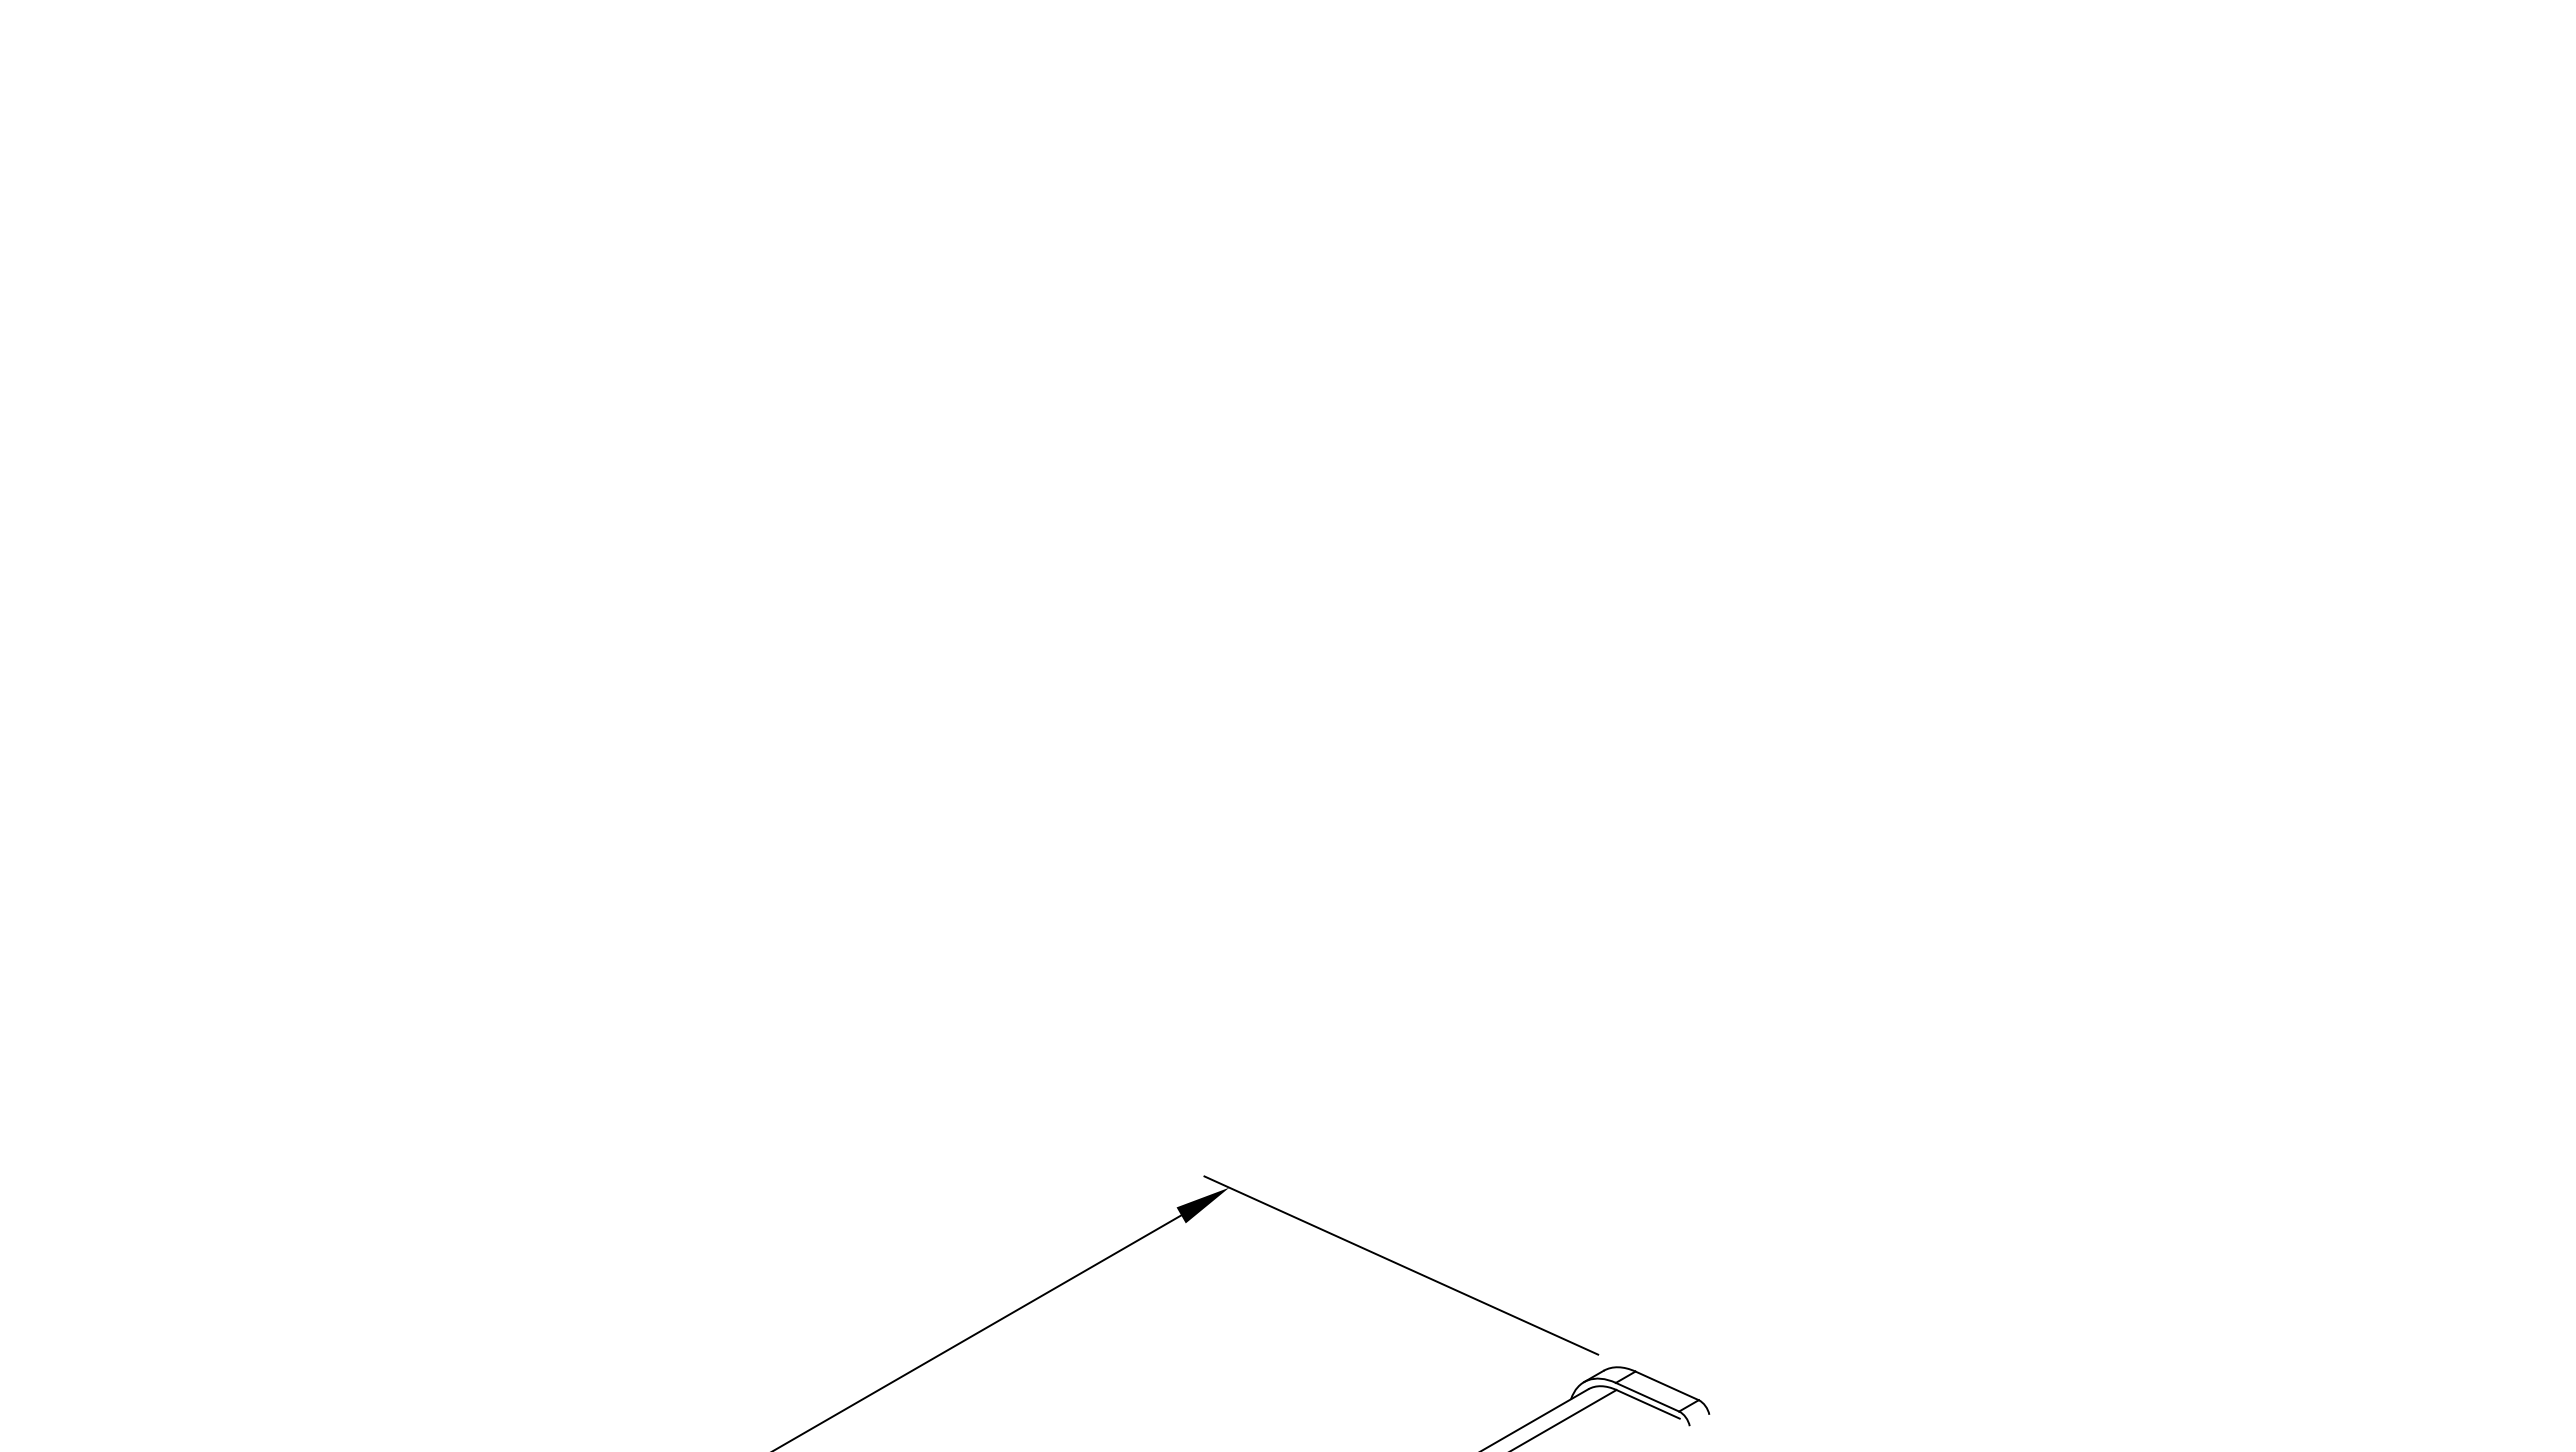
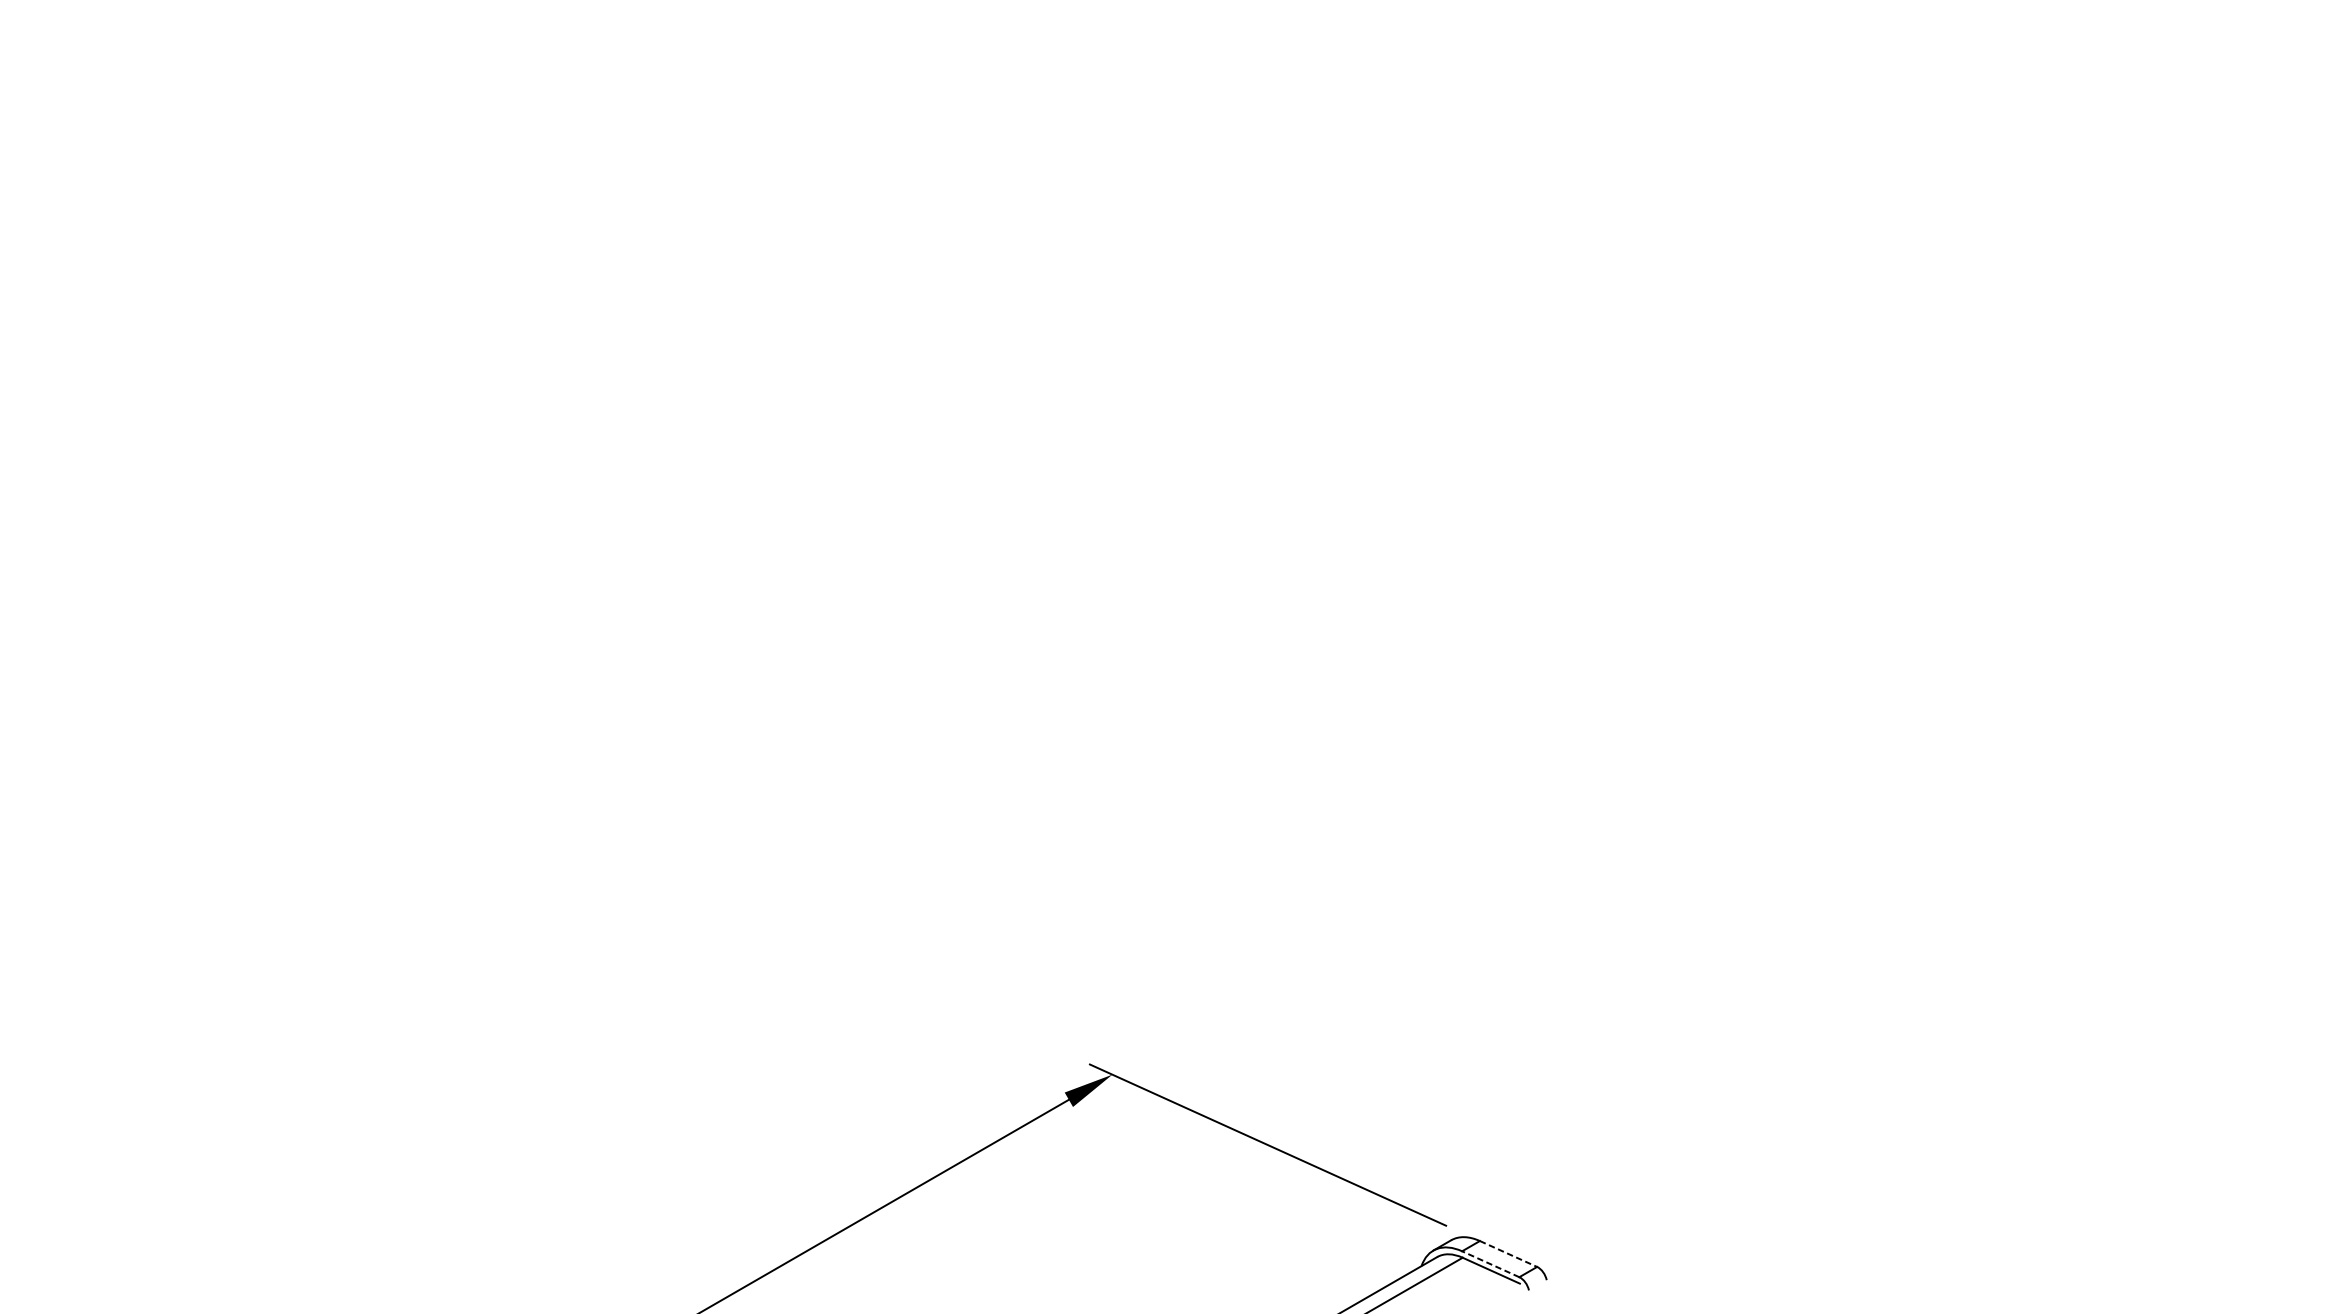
line: (1667, 1385) -> (1508, 1253), solid -> dashed
line: (1647, 1397) -> (1490, 1264), solid -> dashed

